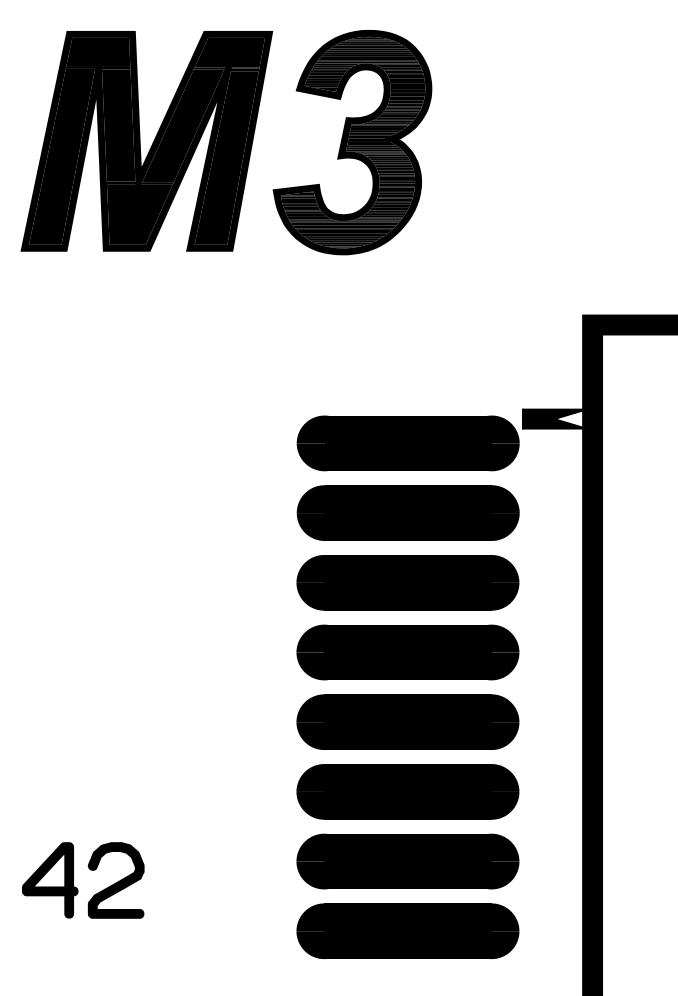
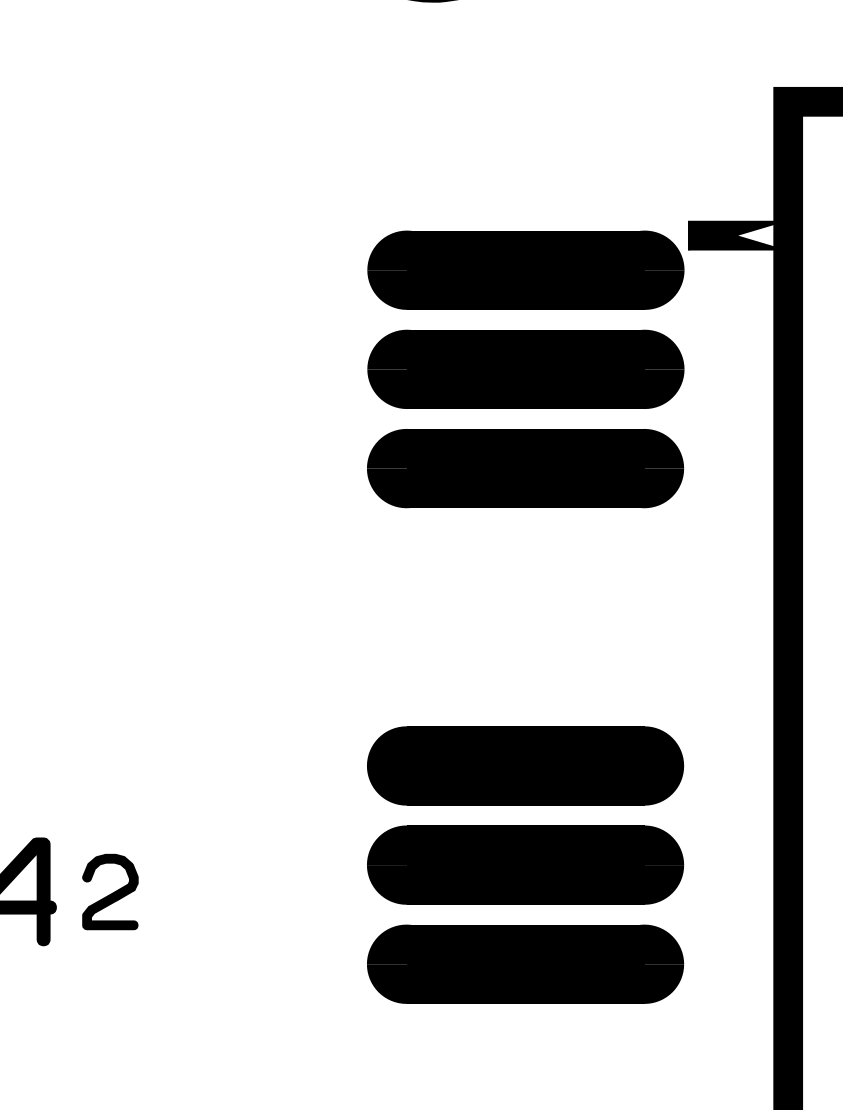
part: (407, 652) -> (524, 567), removed
part: (407, 721) -> (524, 665), removed
part: (115, 880) -> (109, 892), size x0.7

